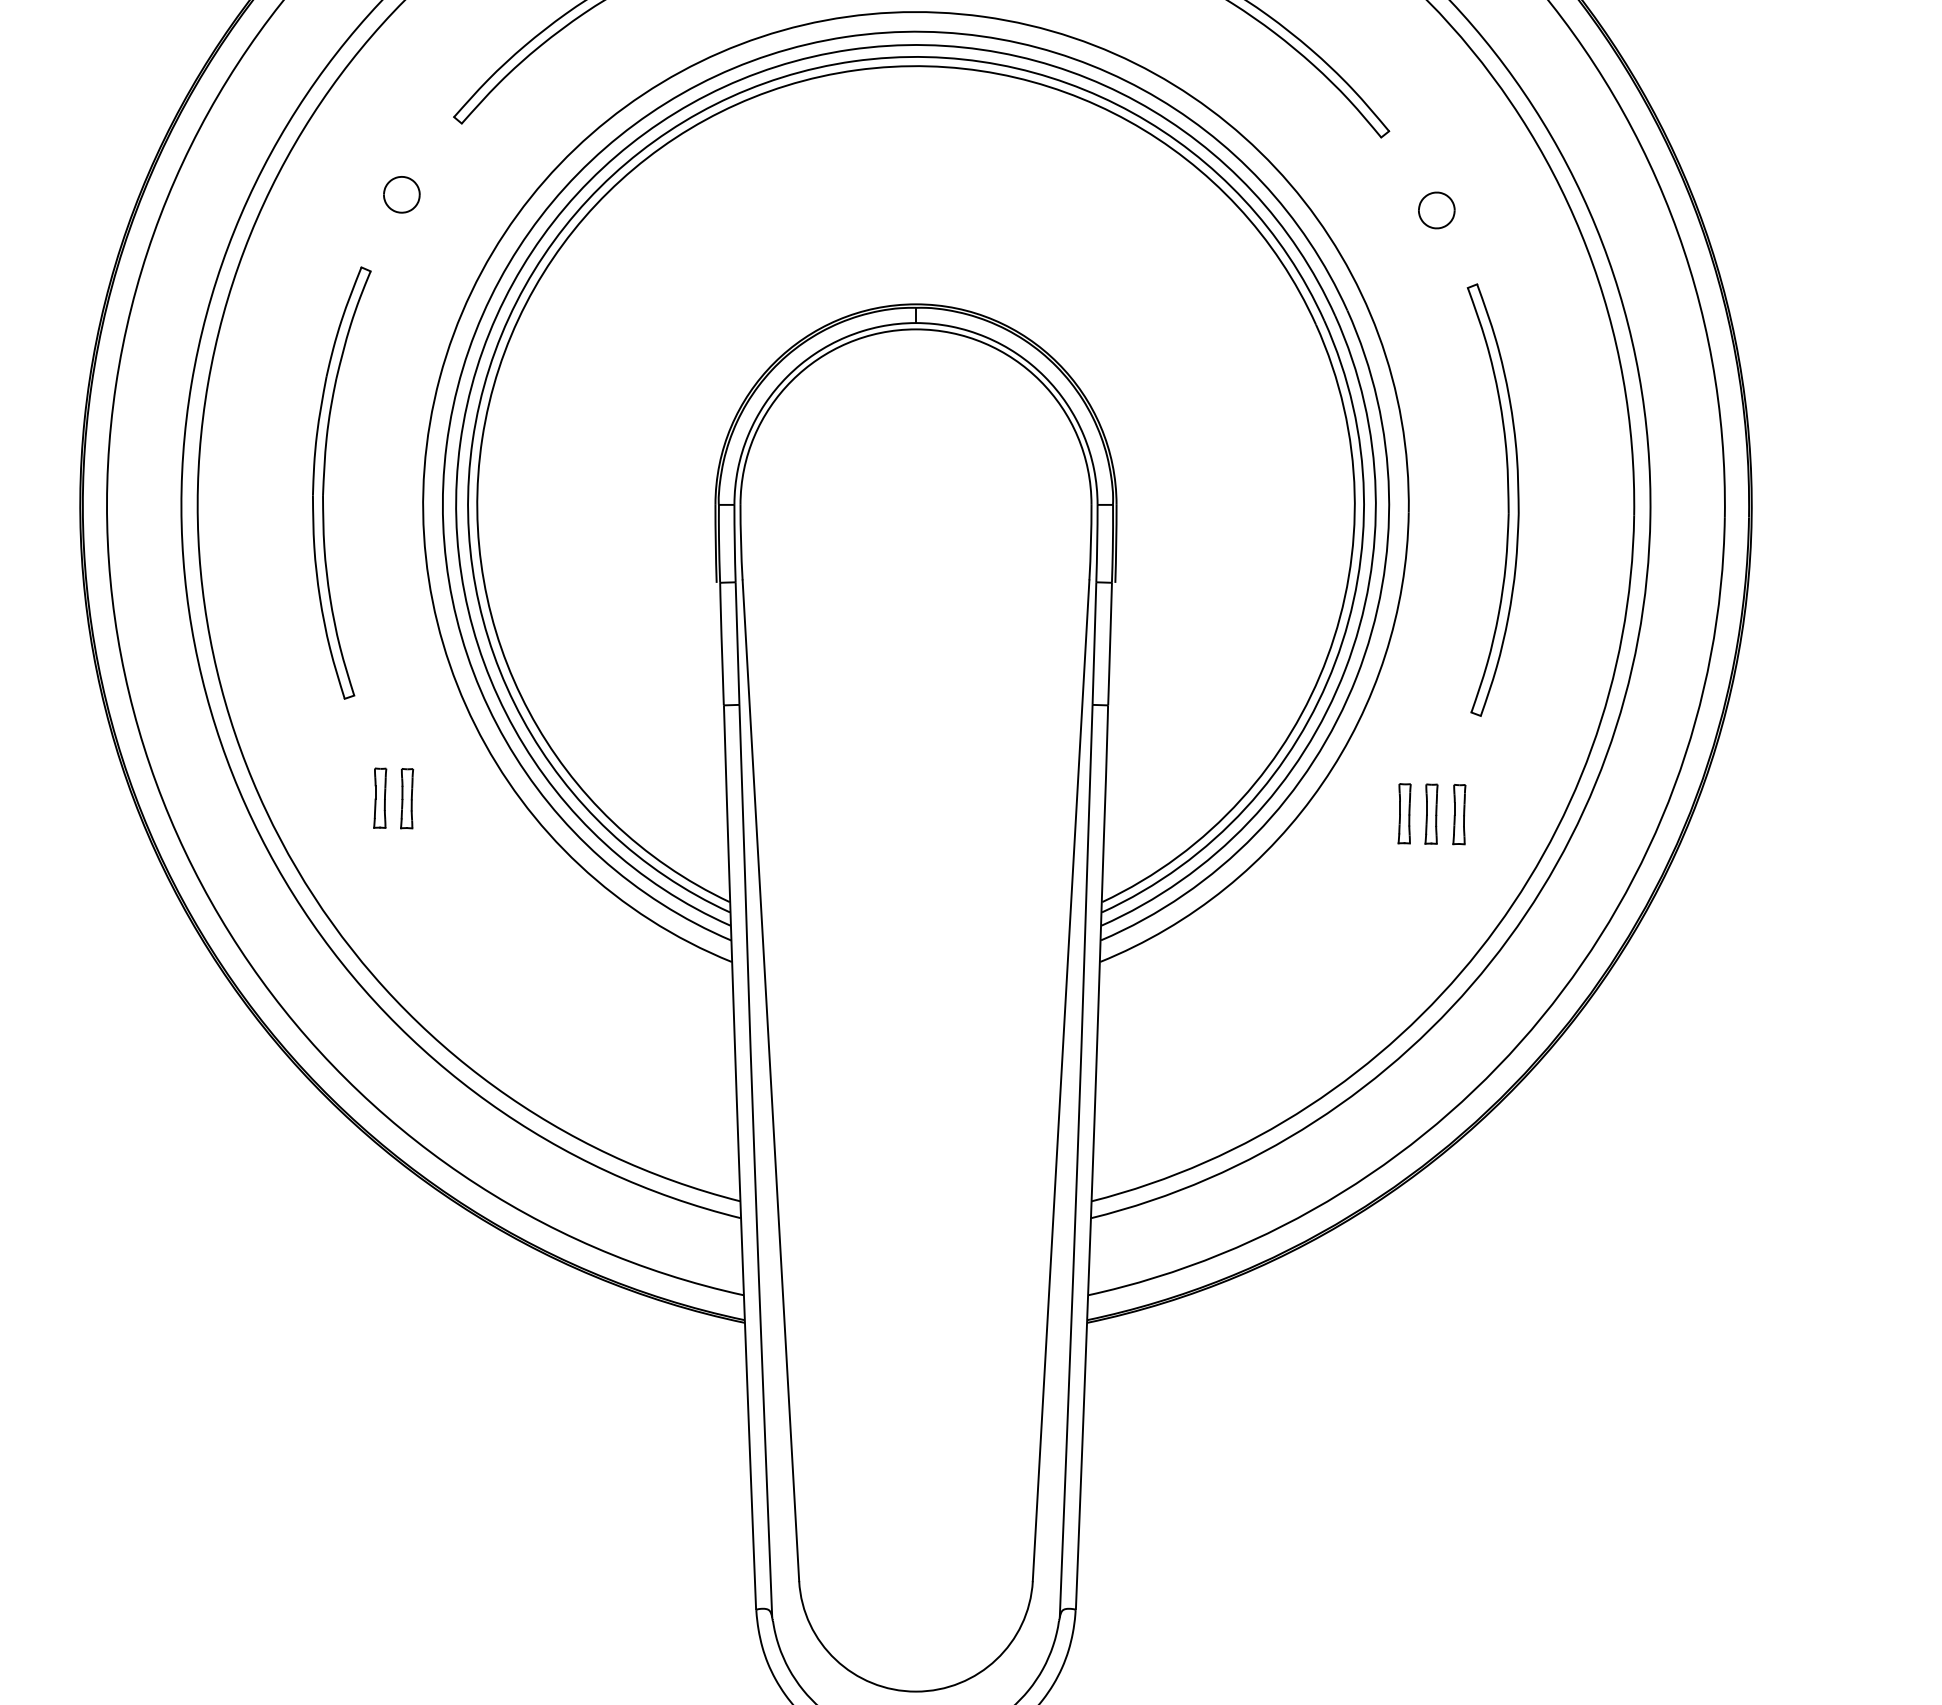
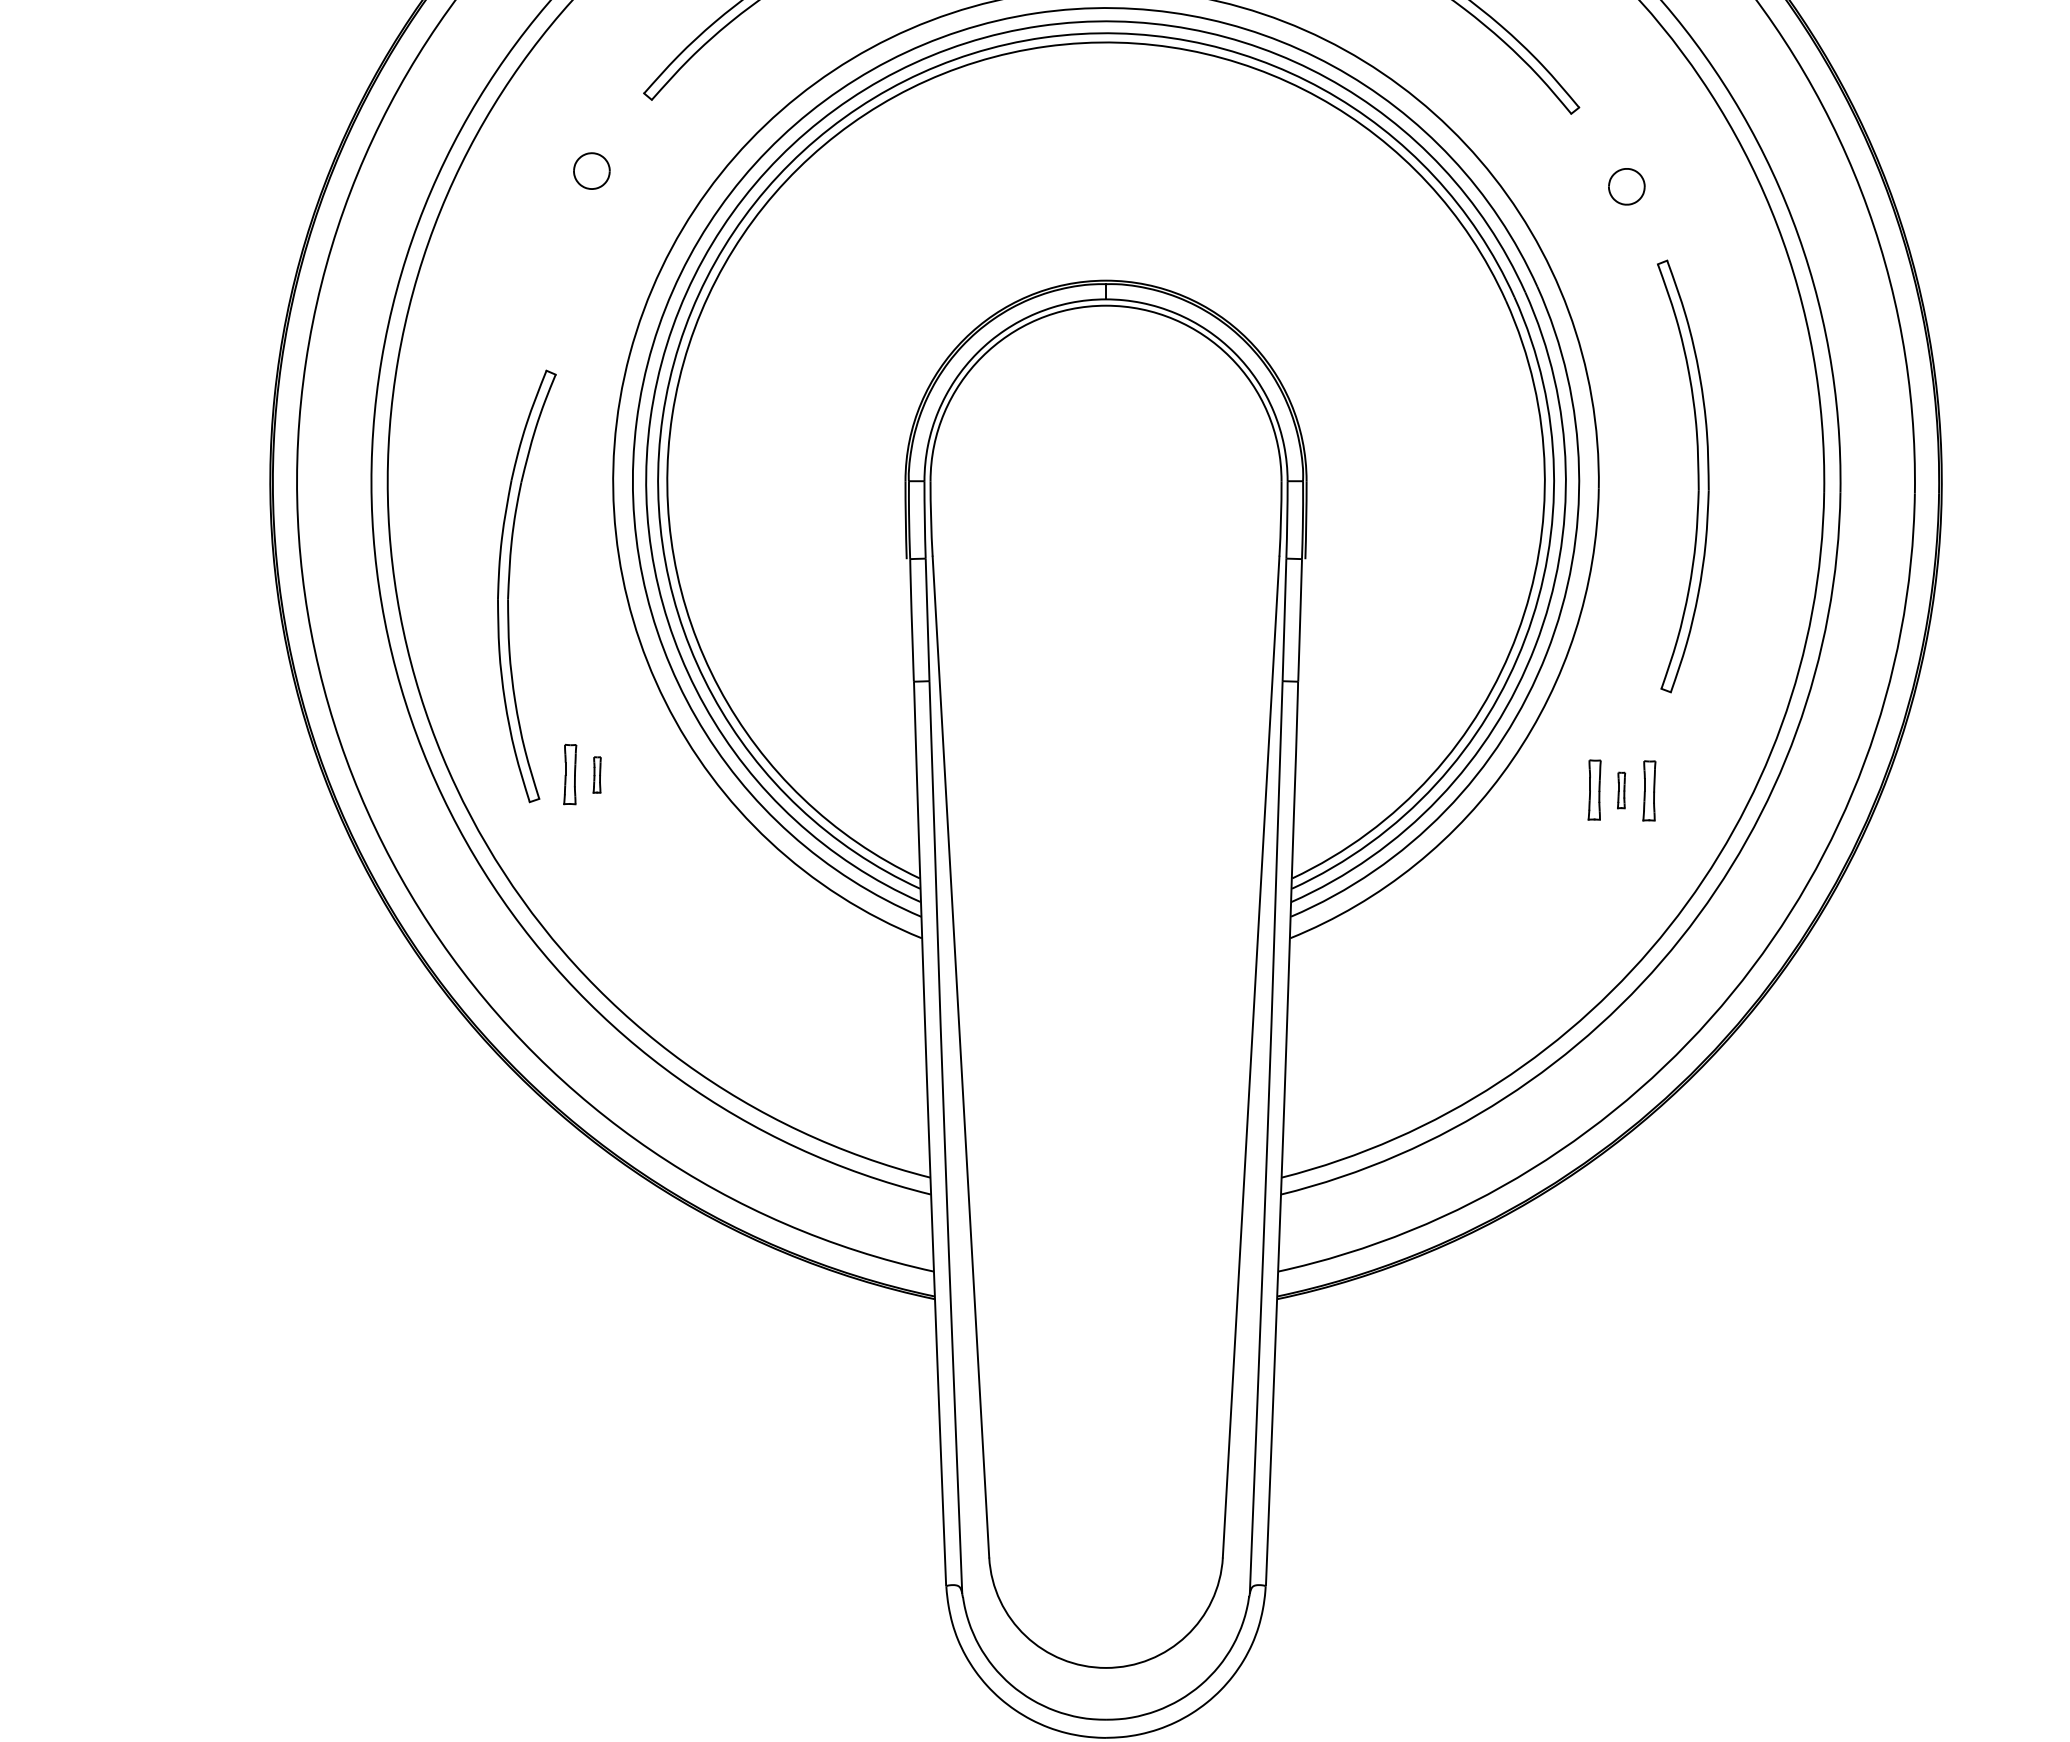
part: (324, 483) -> (509, 586), moved
part: (407, 798) -> (597, 774), size x0.6
part: (1431, 814) -> (1621, 790), size x0.6

